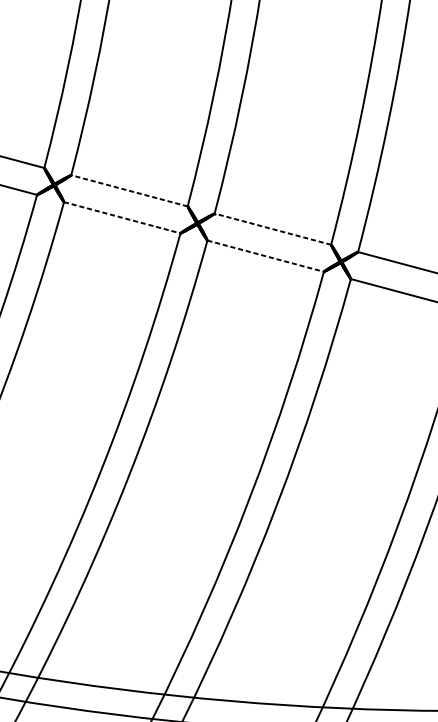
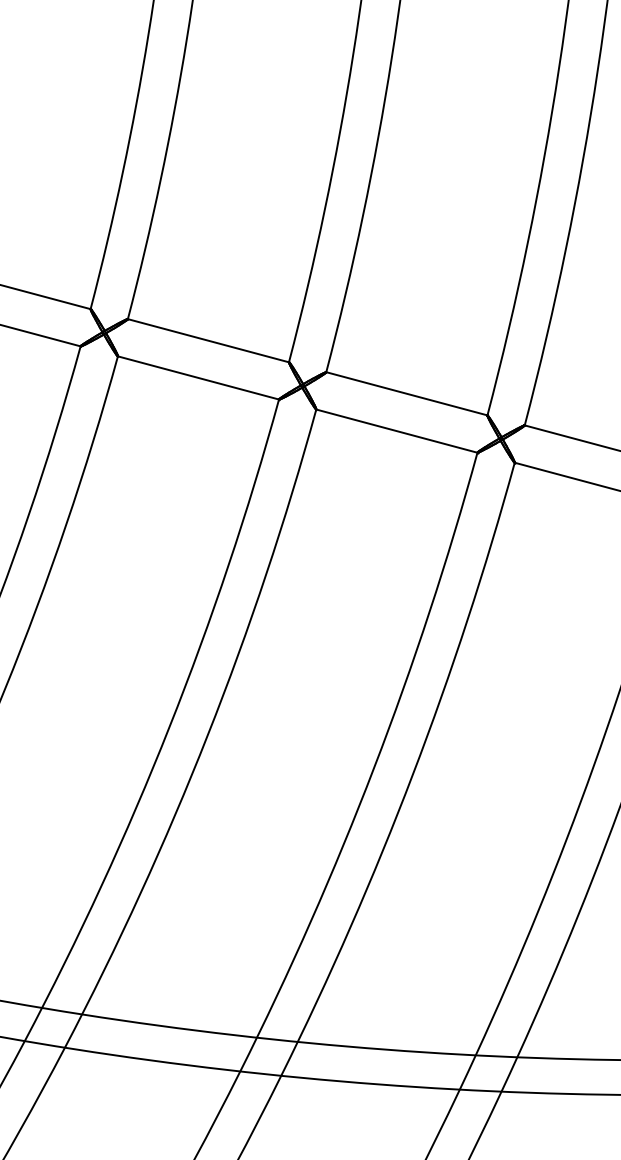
line: (128, 190) -> (207, 340), dashed -> solid
line: (122, 218) -> (198, 378), dashed -> solid
line: (272, 228) -> (406, 393), dashed -> solid
line: (266, 256) -> (397, 431), dashed -> solid

